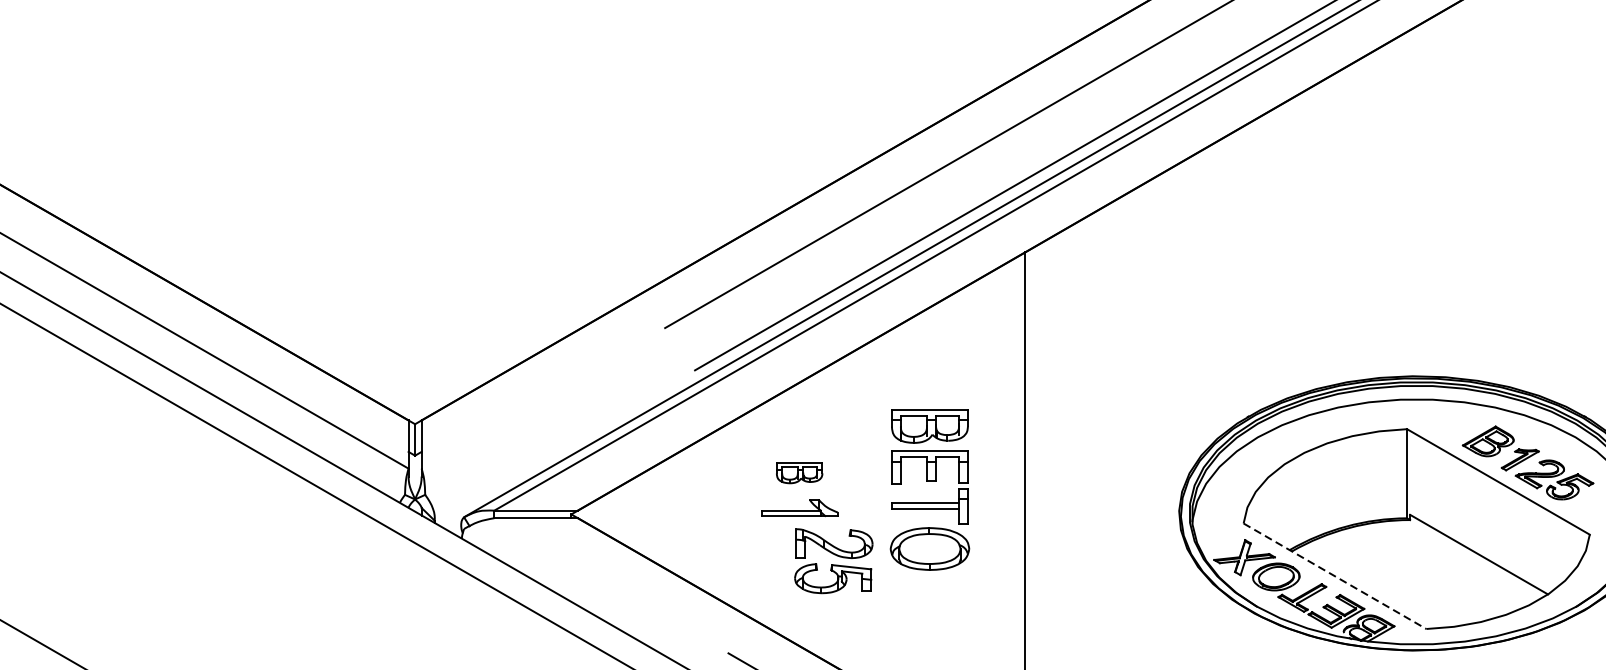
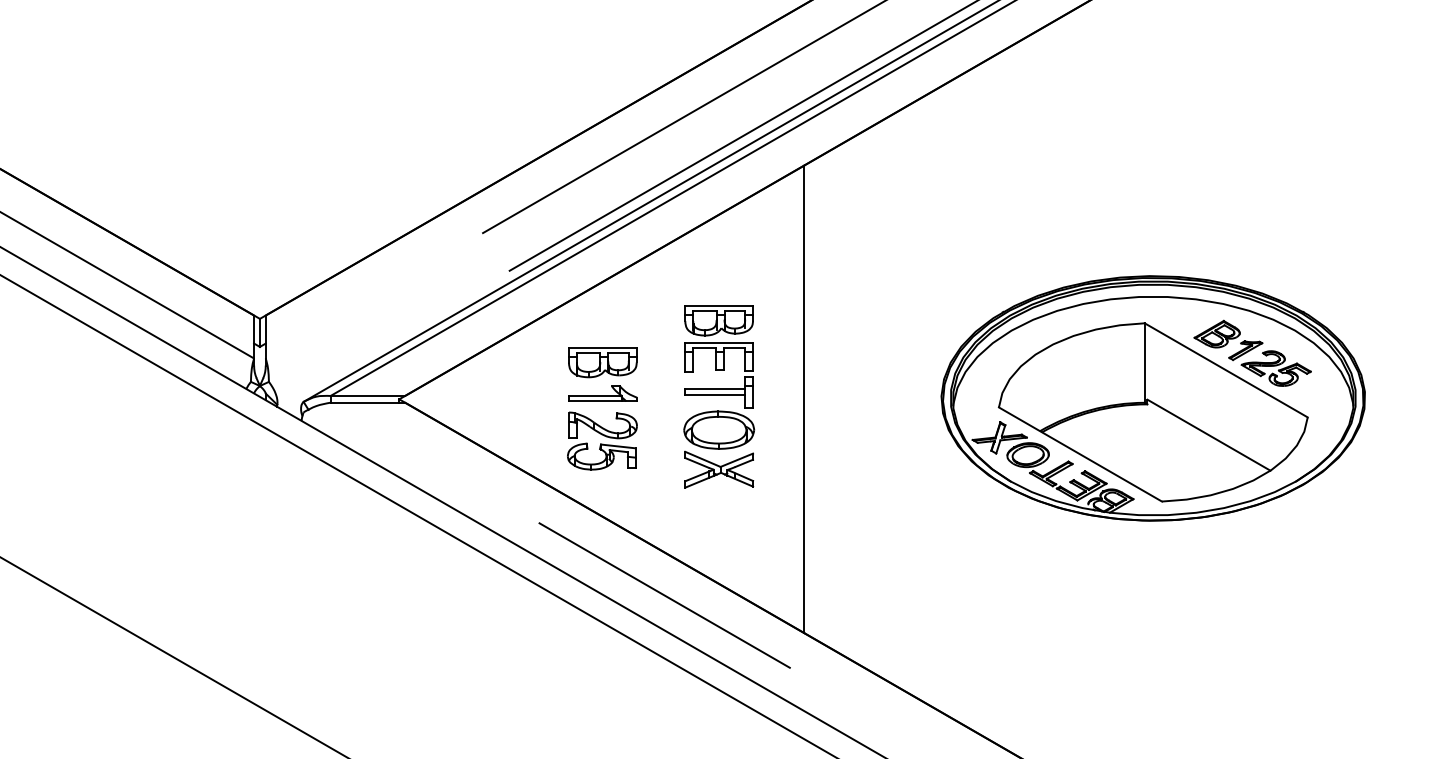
part: (799, 473) -> (602, 362), size x1.67
part: (833, 560) -> (602, 440), moved
line: (1335, 576) -> (1080, 454), dashed -> solid
part: (930, 593) -> (719, 469), added

